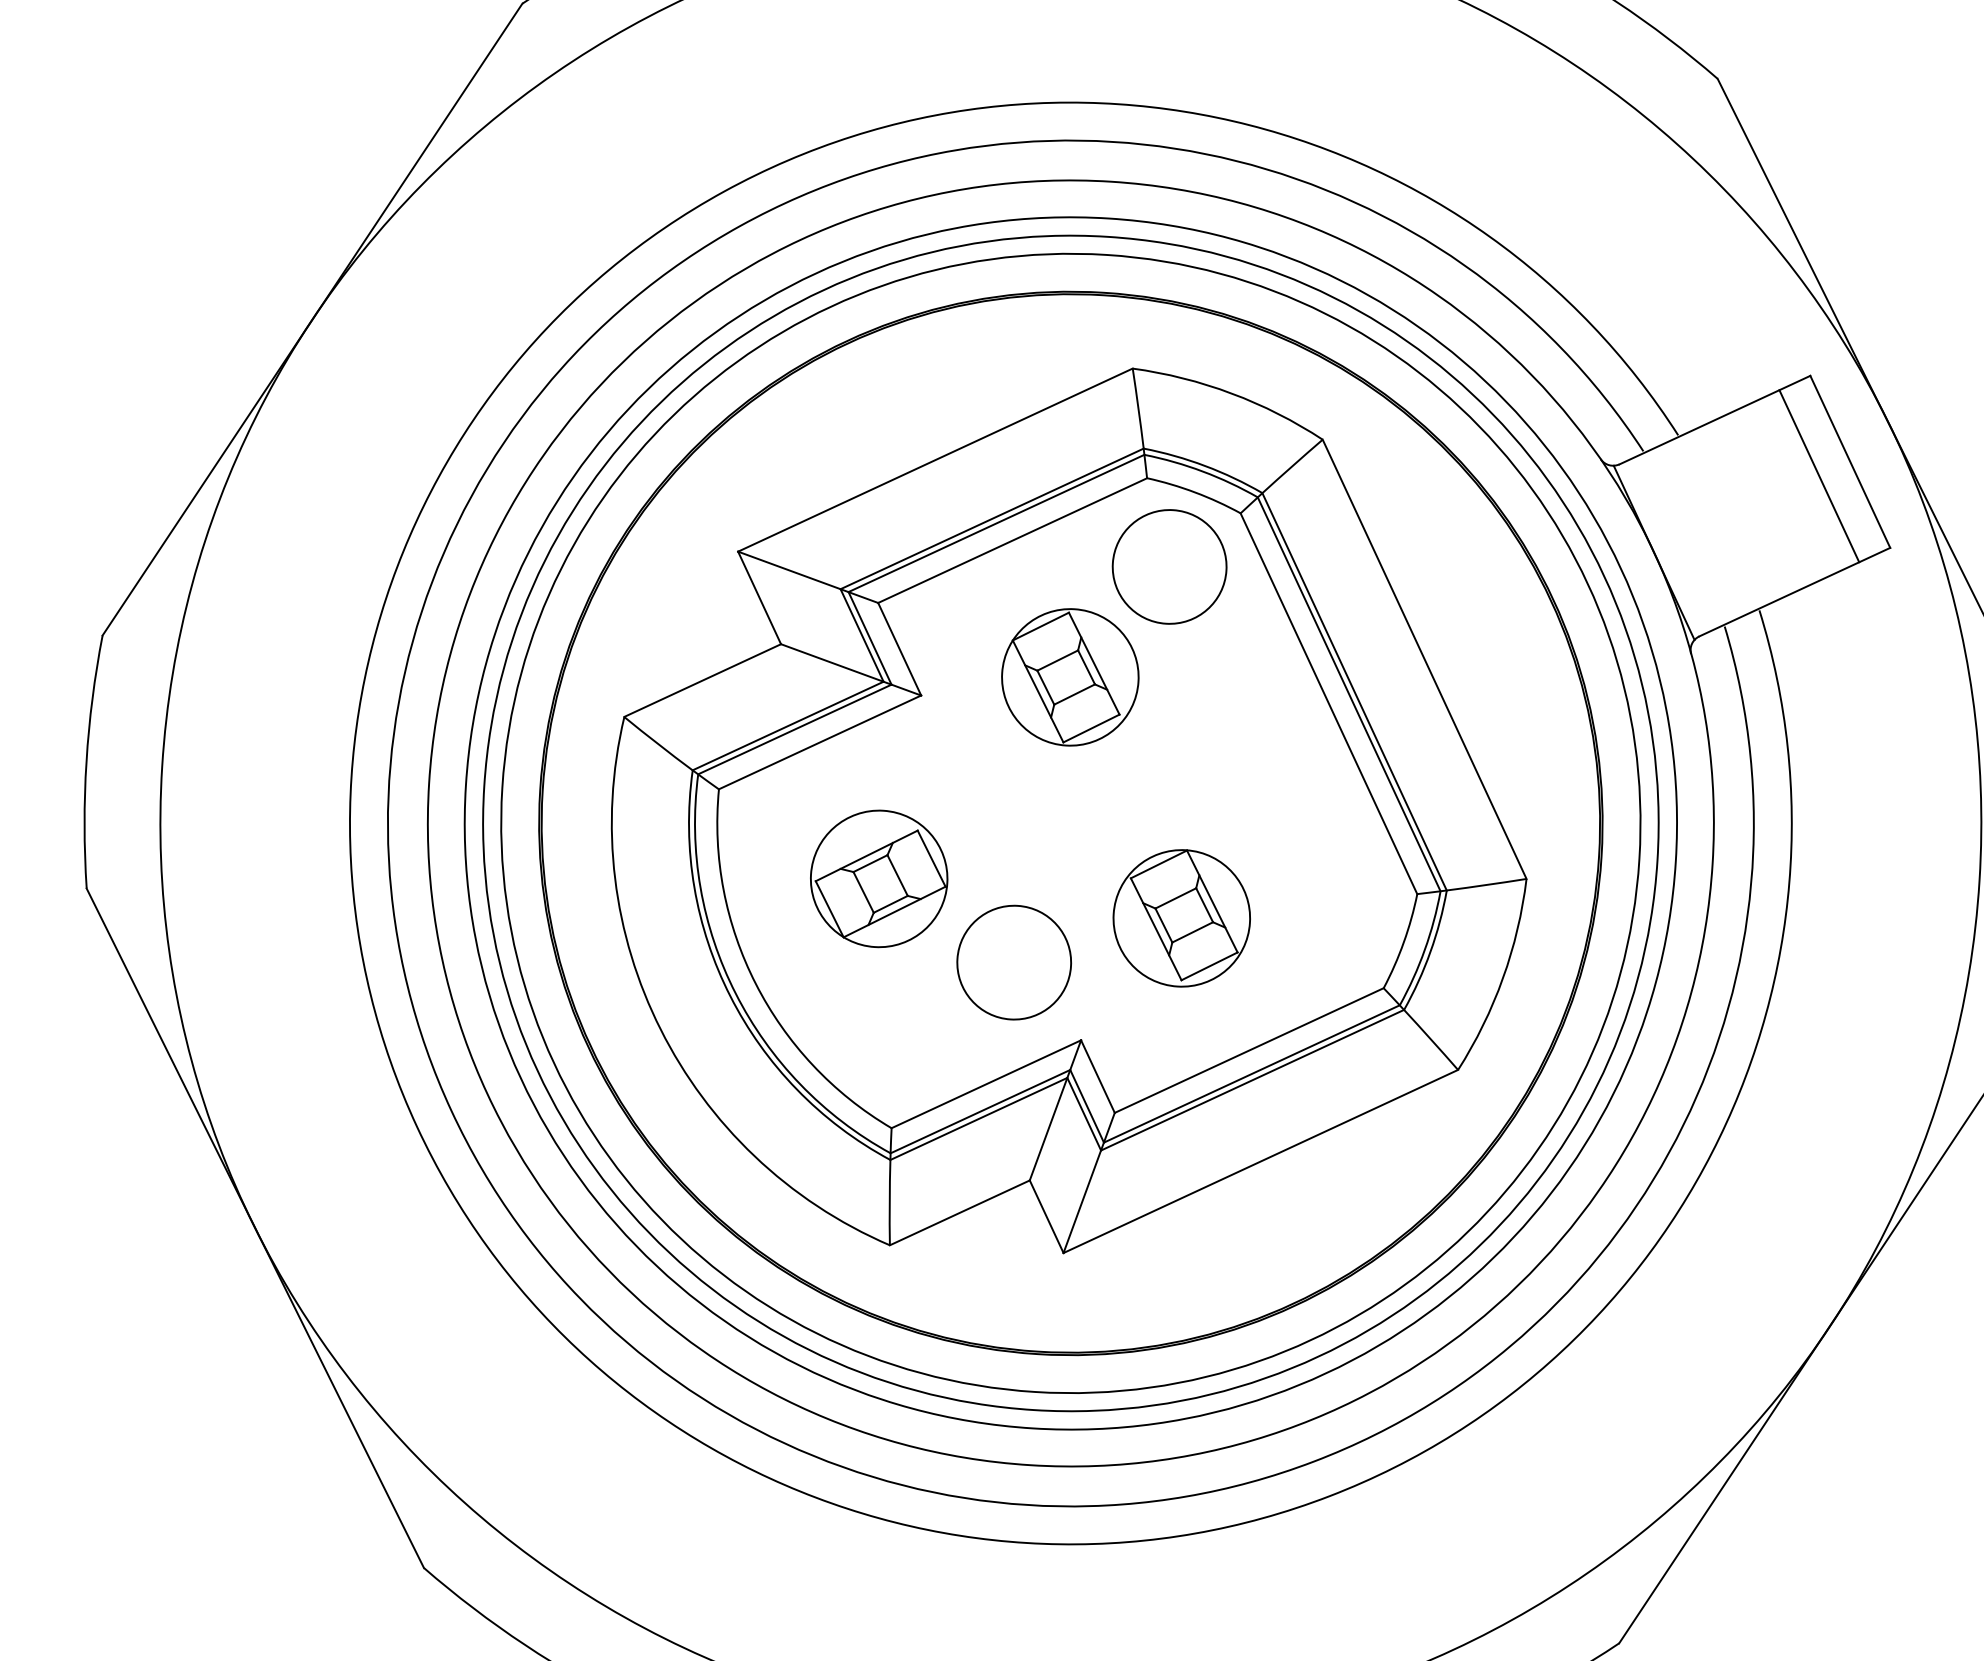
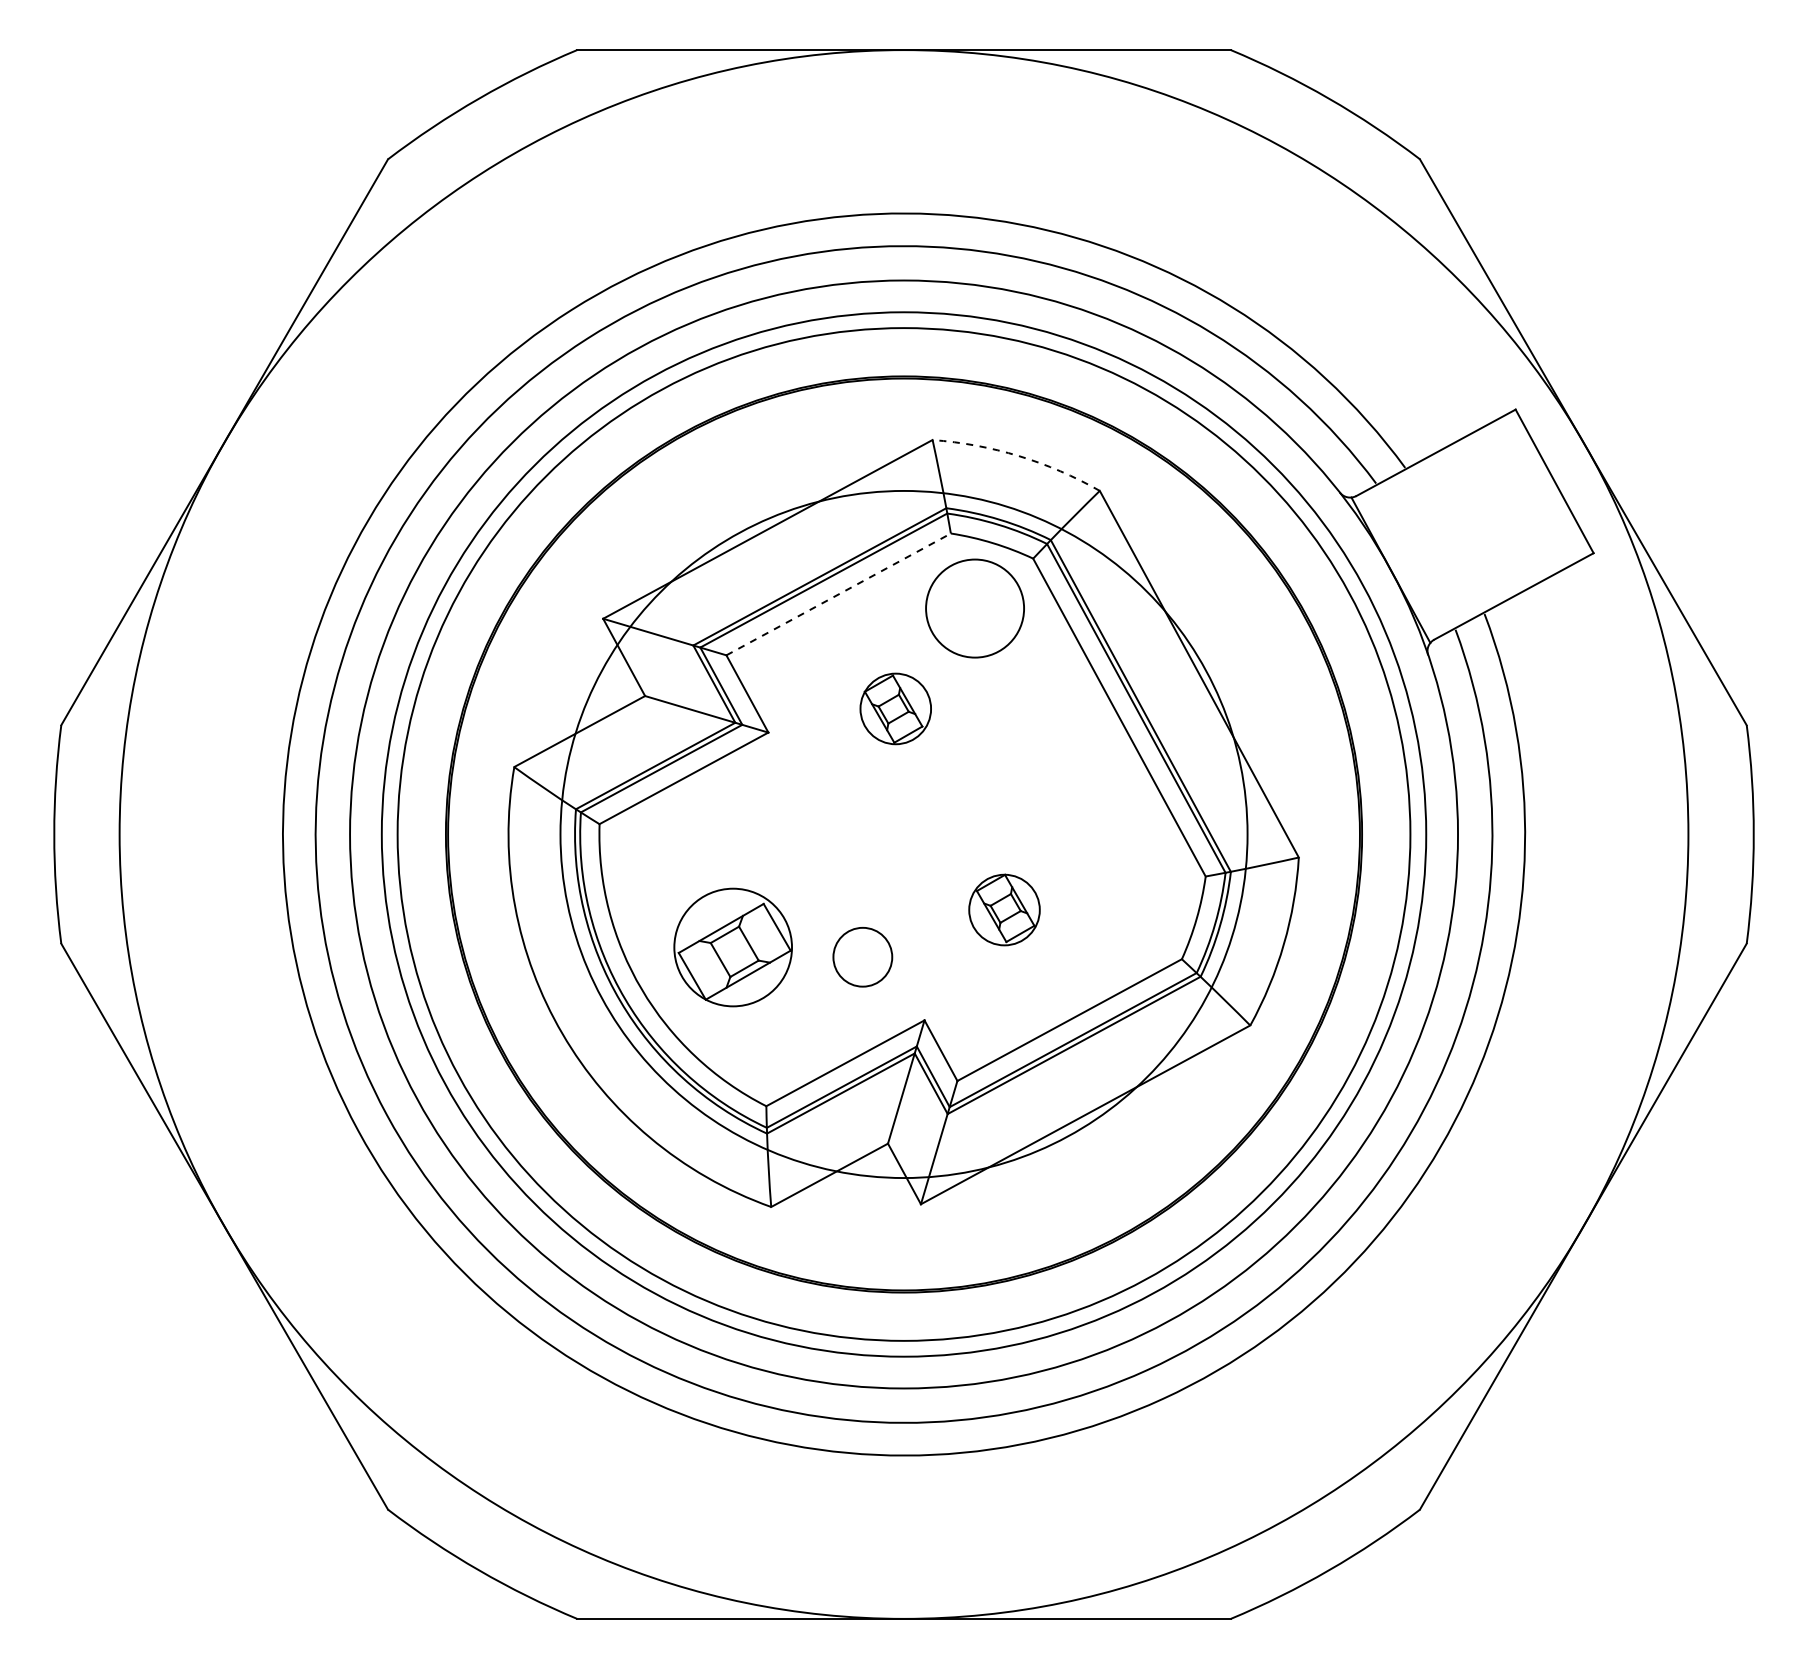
arc: (1232, 394) -> (1019, 456), solid -> dashed
line: (1818, 476) -> (1528, 495), removed
line: (1012, 540) -> (838, 594), solid -> dashed
part: (1070, 676) -> (895, 708), size x0.6
circle: (1070, 823) -> (903, 834), size x0.7
part: (878, 878) -> (732, 947), moved
part: (1181, 917) -> (1004, 909), size x0.6
circle: (1013, 962) -> (862, 957), size x0.6

